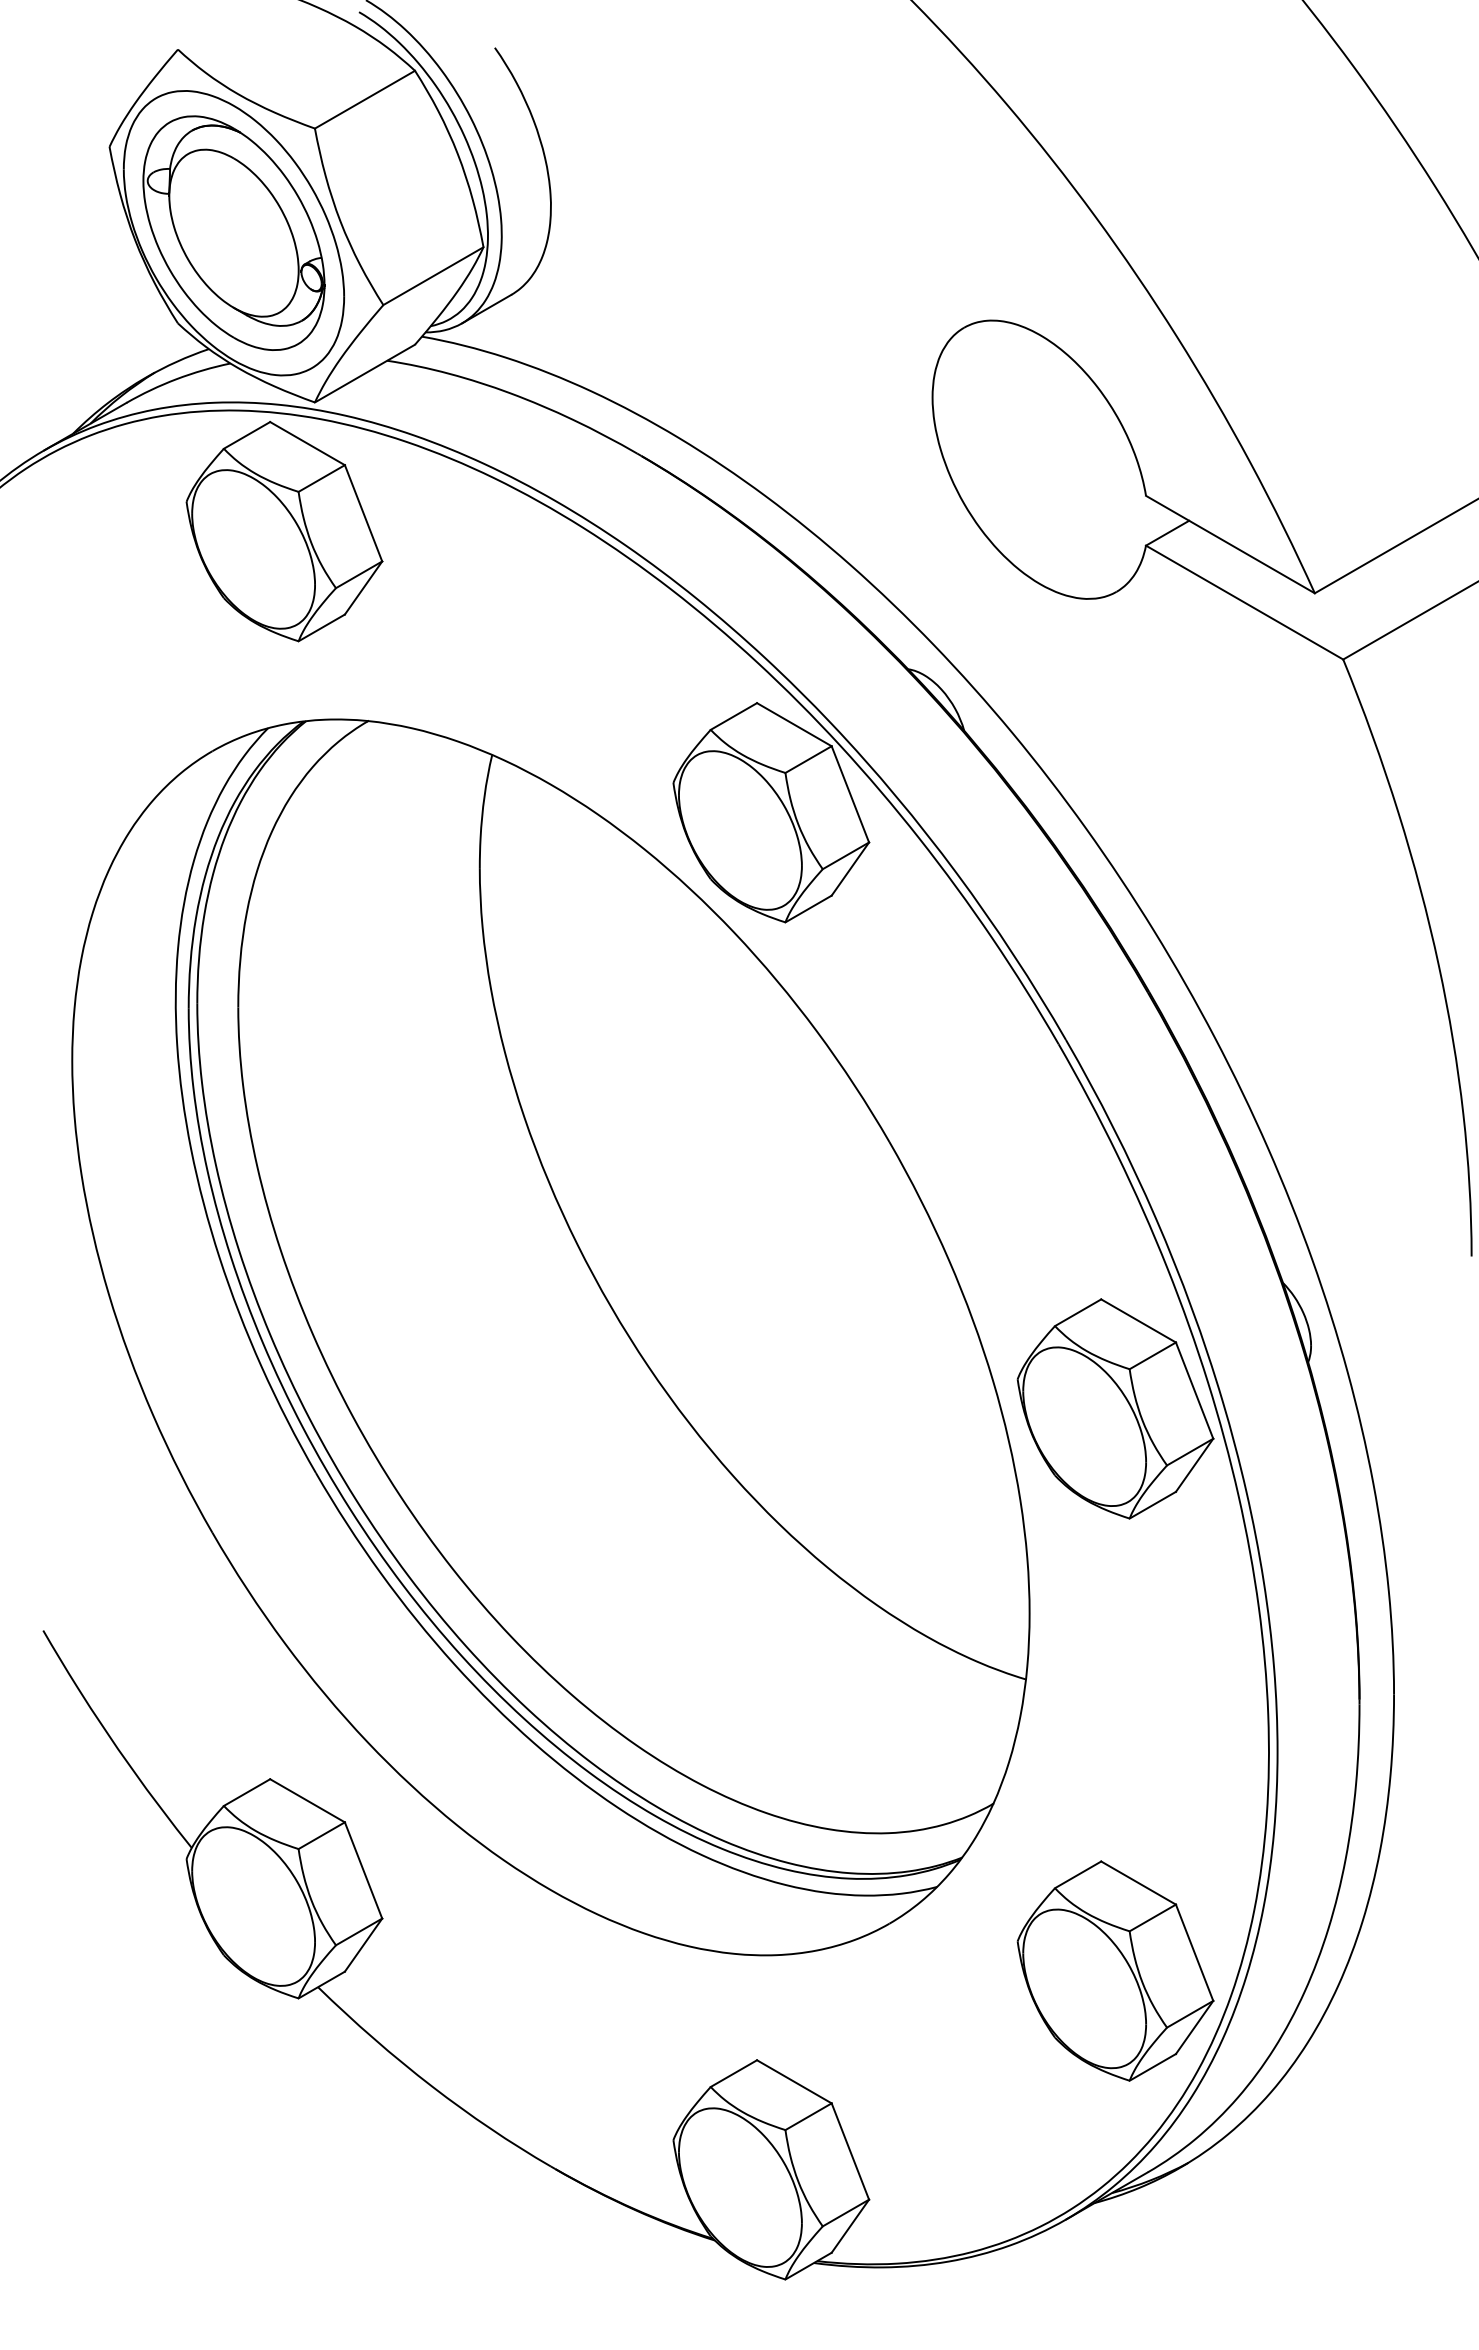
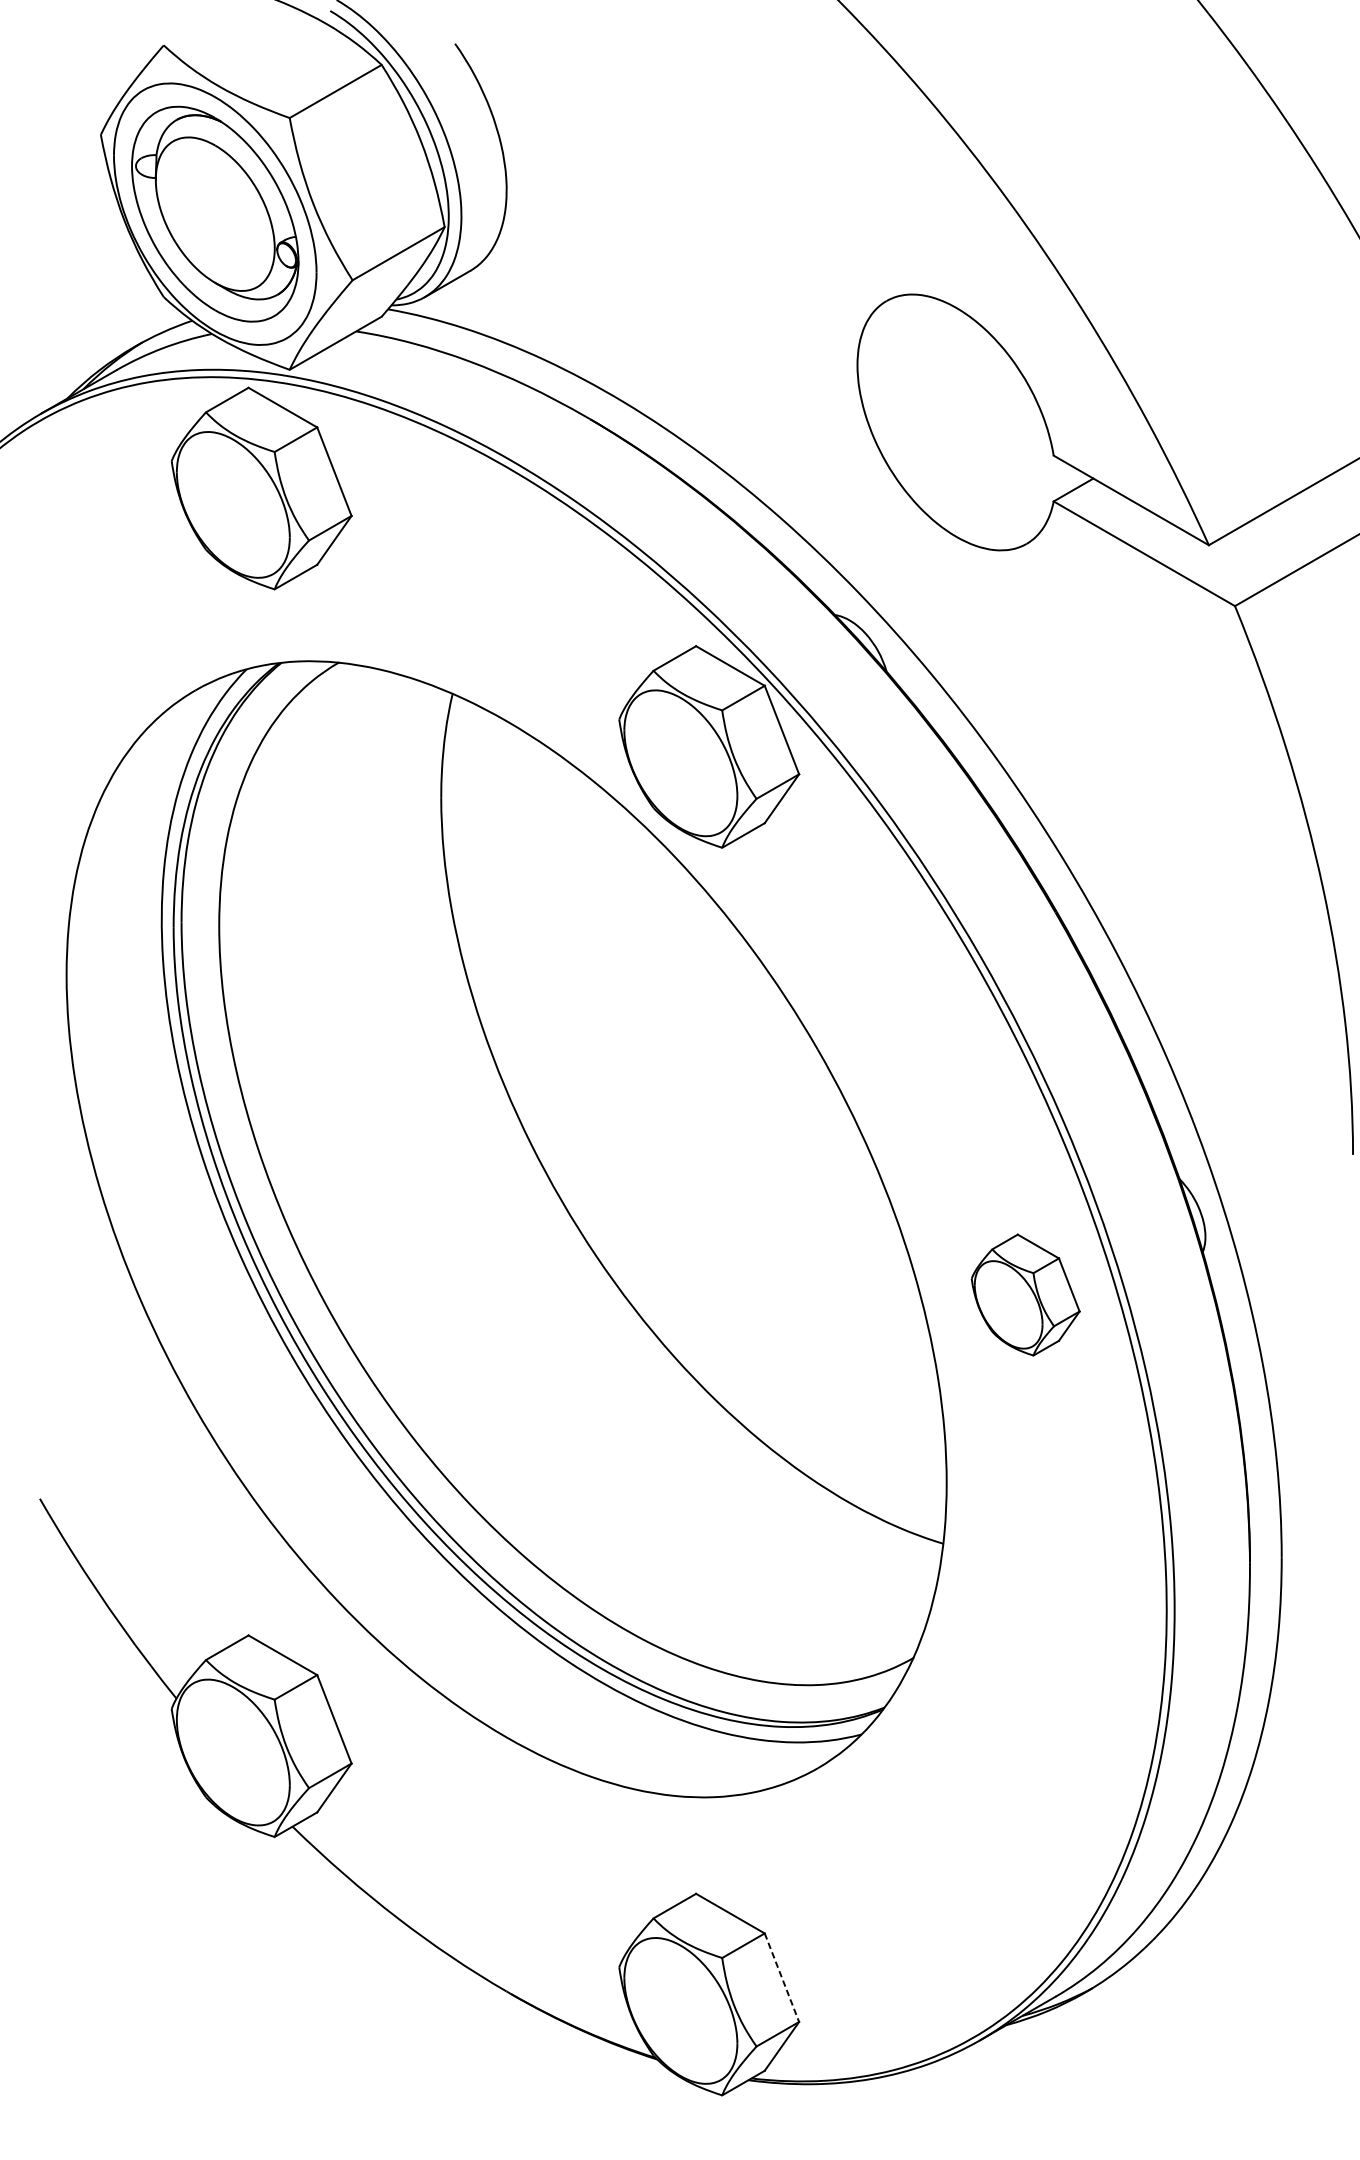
part: (1115, 1408) -> (1025, 1294), size x0.6
part: (1115, 1970) -> (1025, 1811), removed
line: (850, 2151) -> (782, 1977), solid -> dashed

